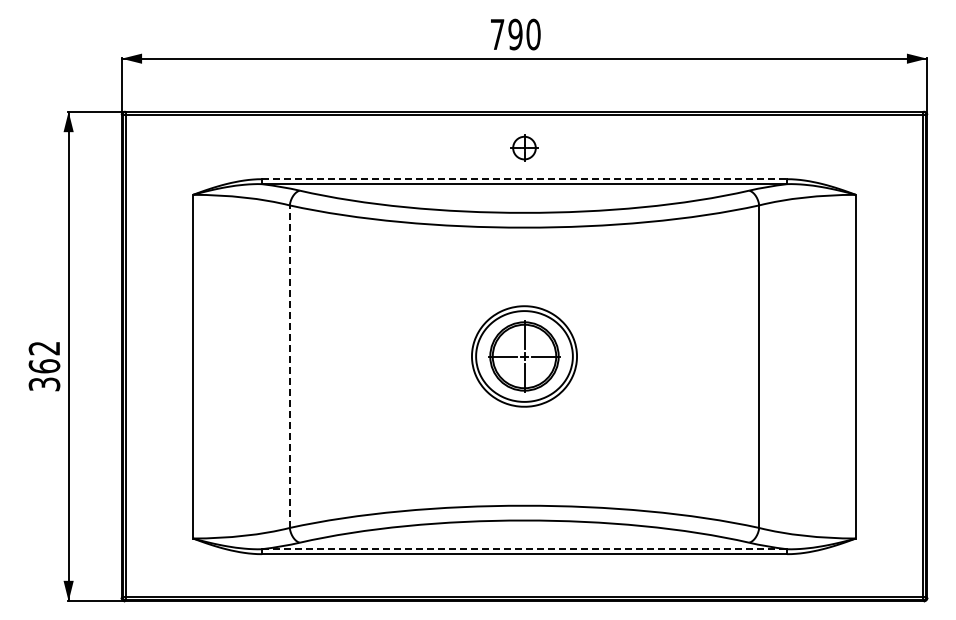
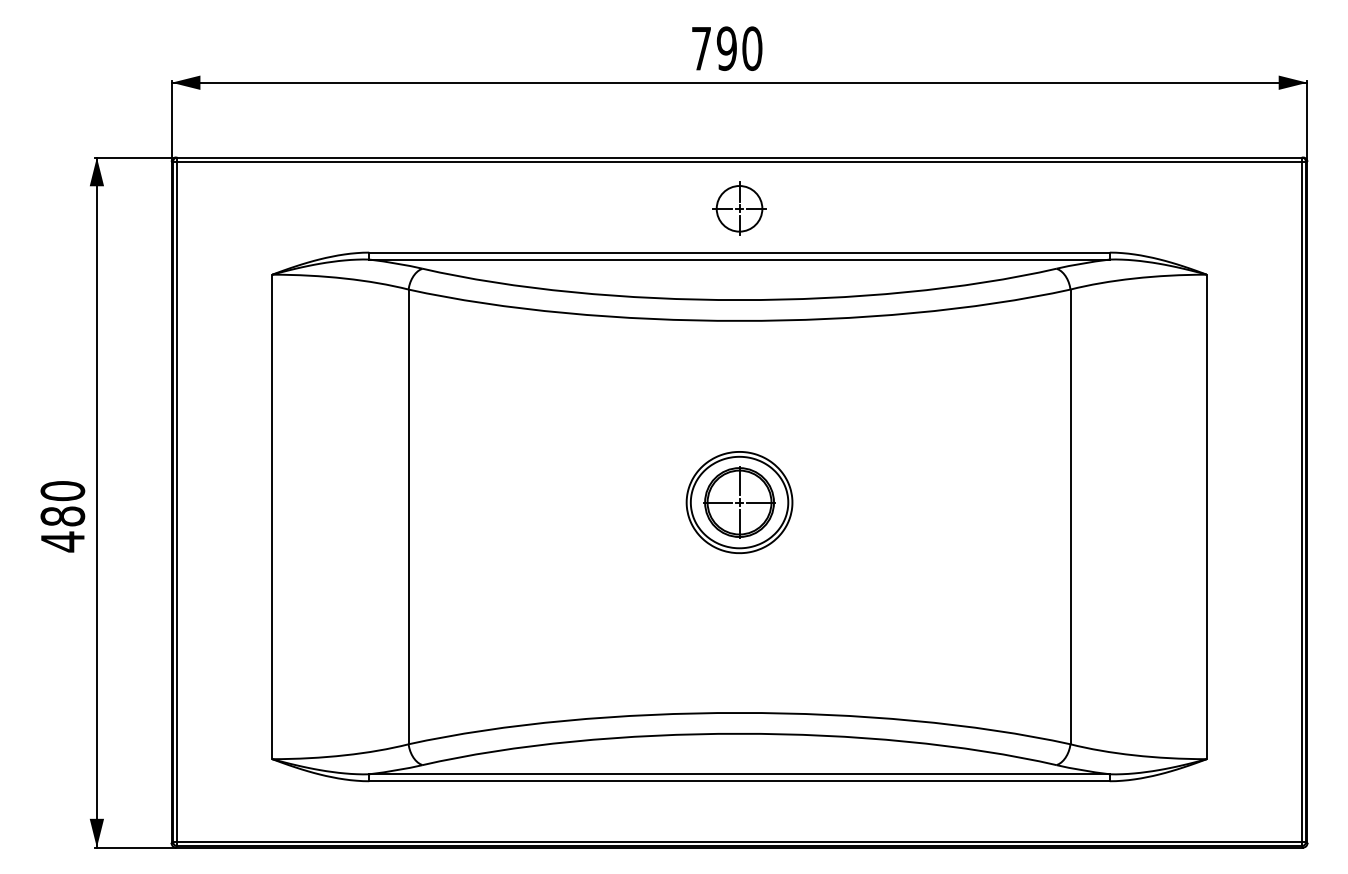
part: (524, 147) -> (739, 207), size x1.43
line: (524, 179) -> (739, 253), dashed -> solid
part: (524, 356) -> (739, 502), size x0.71
text: (44, 366) -> (62, 516), 362 -> 480
line: (289, 366) -> (408, 516), dashed -> solid
line: (524, 549) -> (739, 774), dashed -> solid

